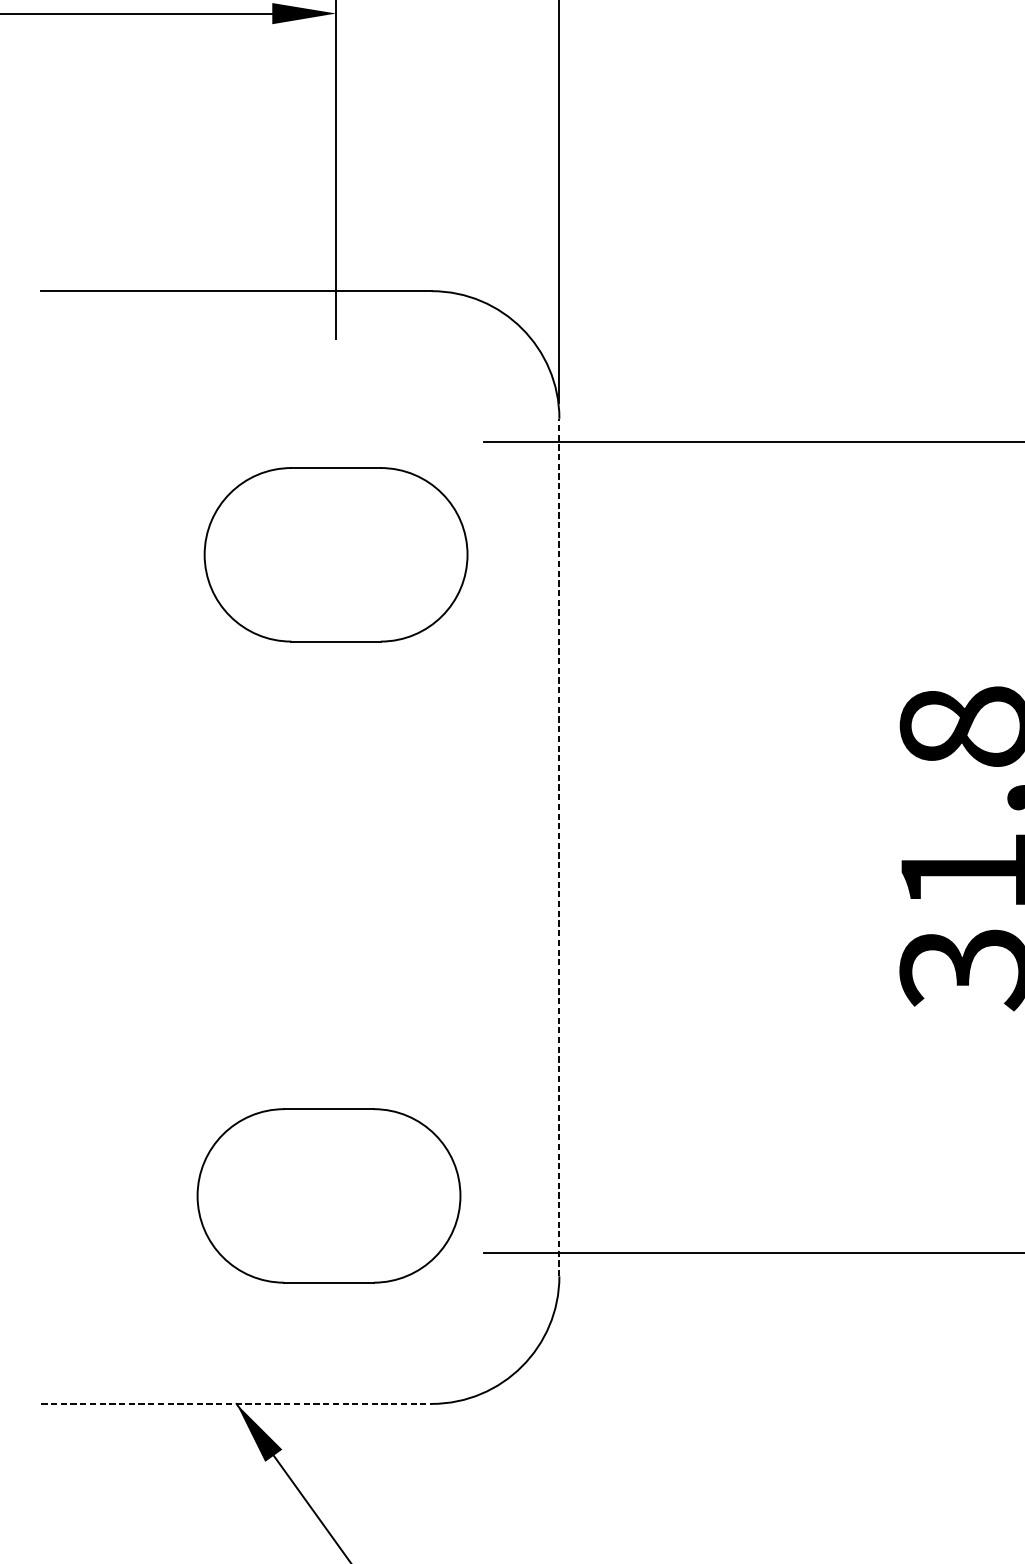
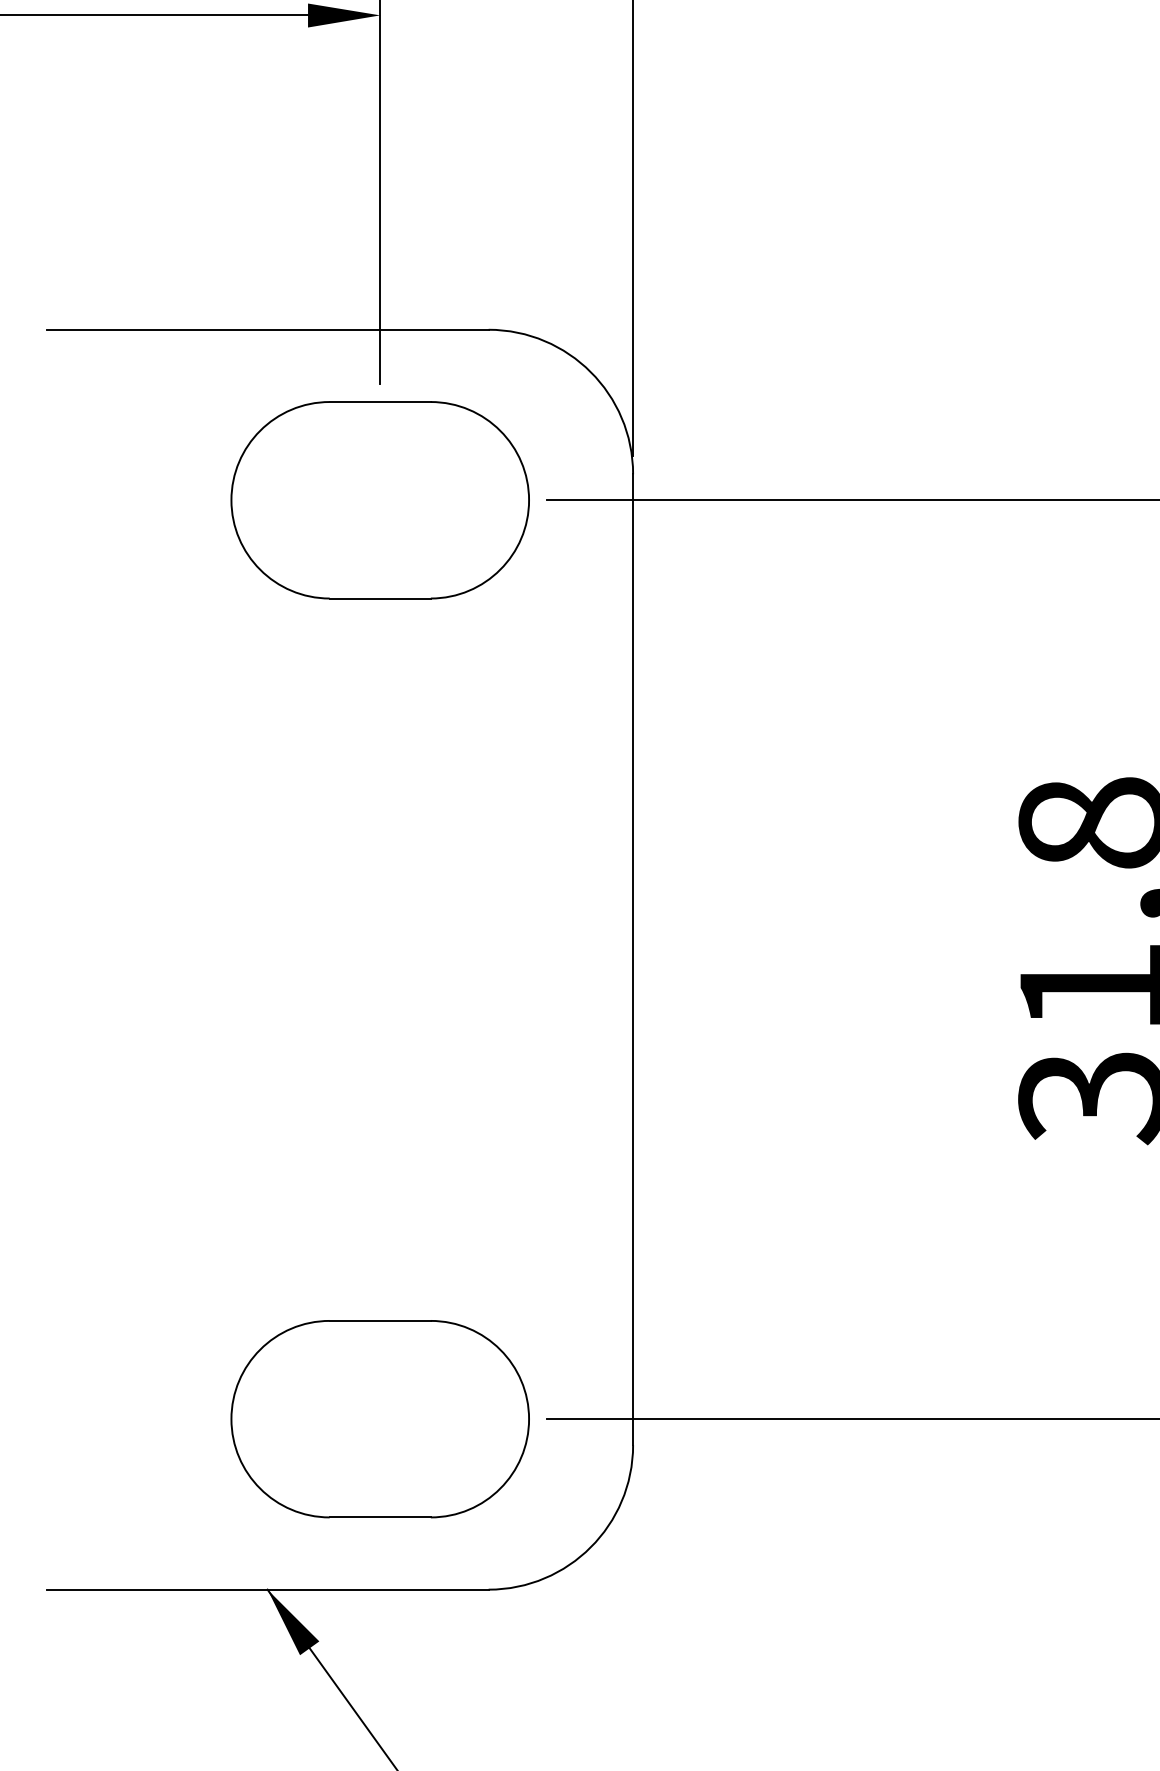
part: (335, 555) -> (379, 500), moved
line: (559, 847) -> (633, 959), dashed -> solid
part: (328, 1196) -> (379, 1419), moved
line: (237, 1403) -> (268, 1589), dashed -> solid

